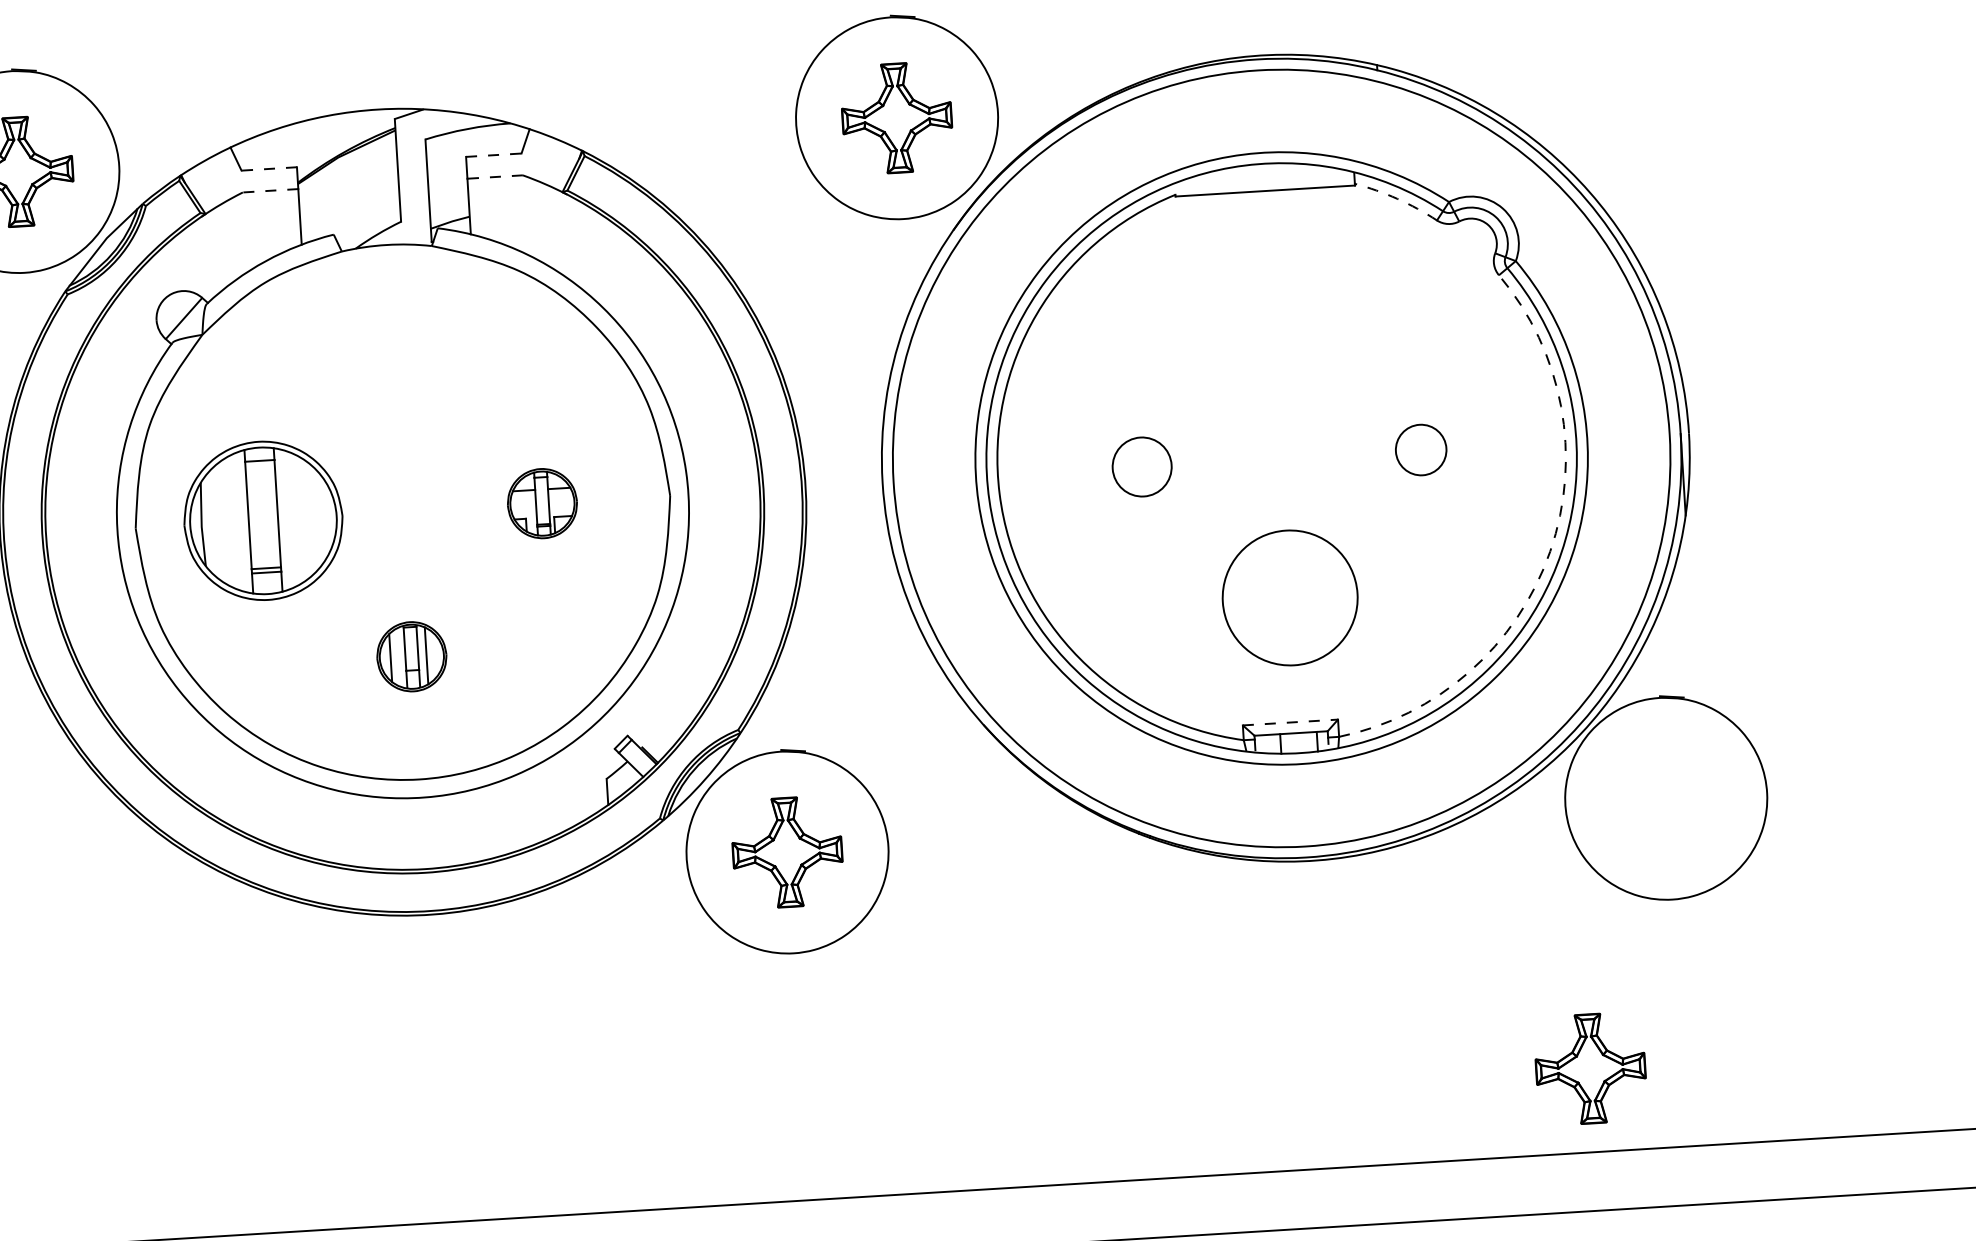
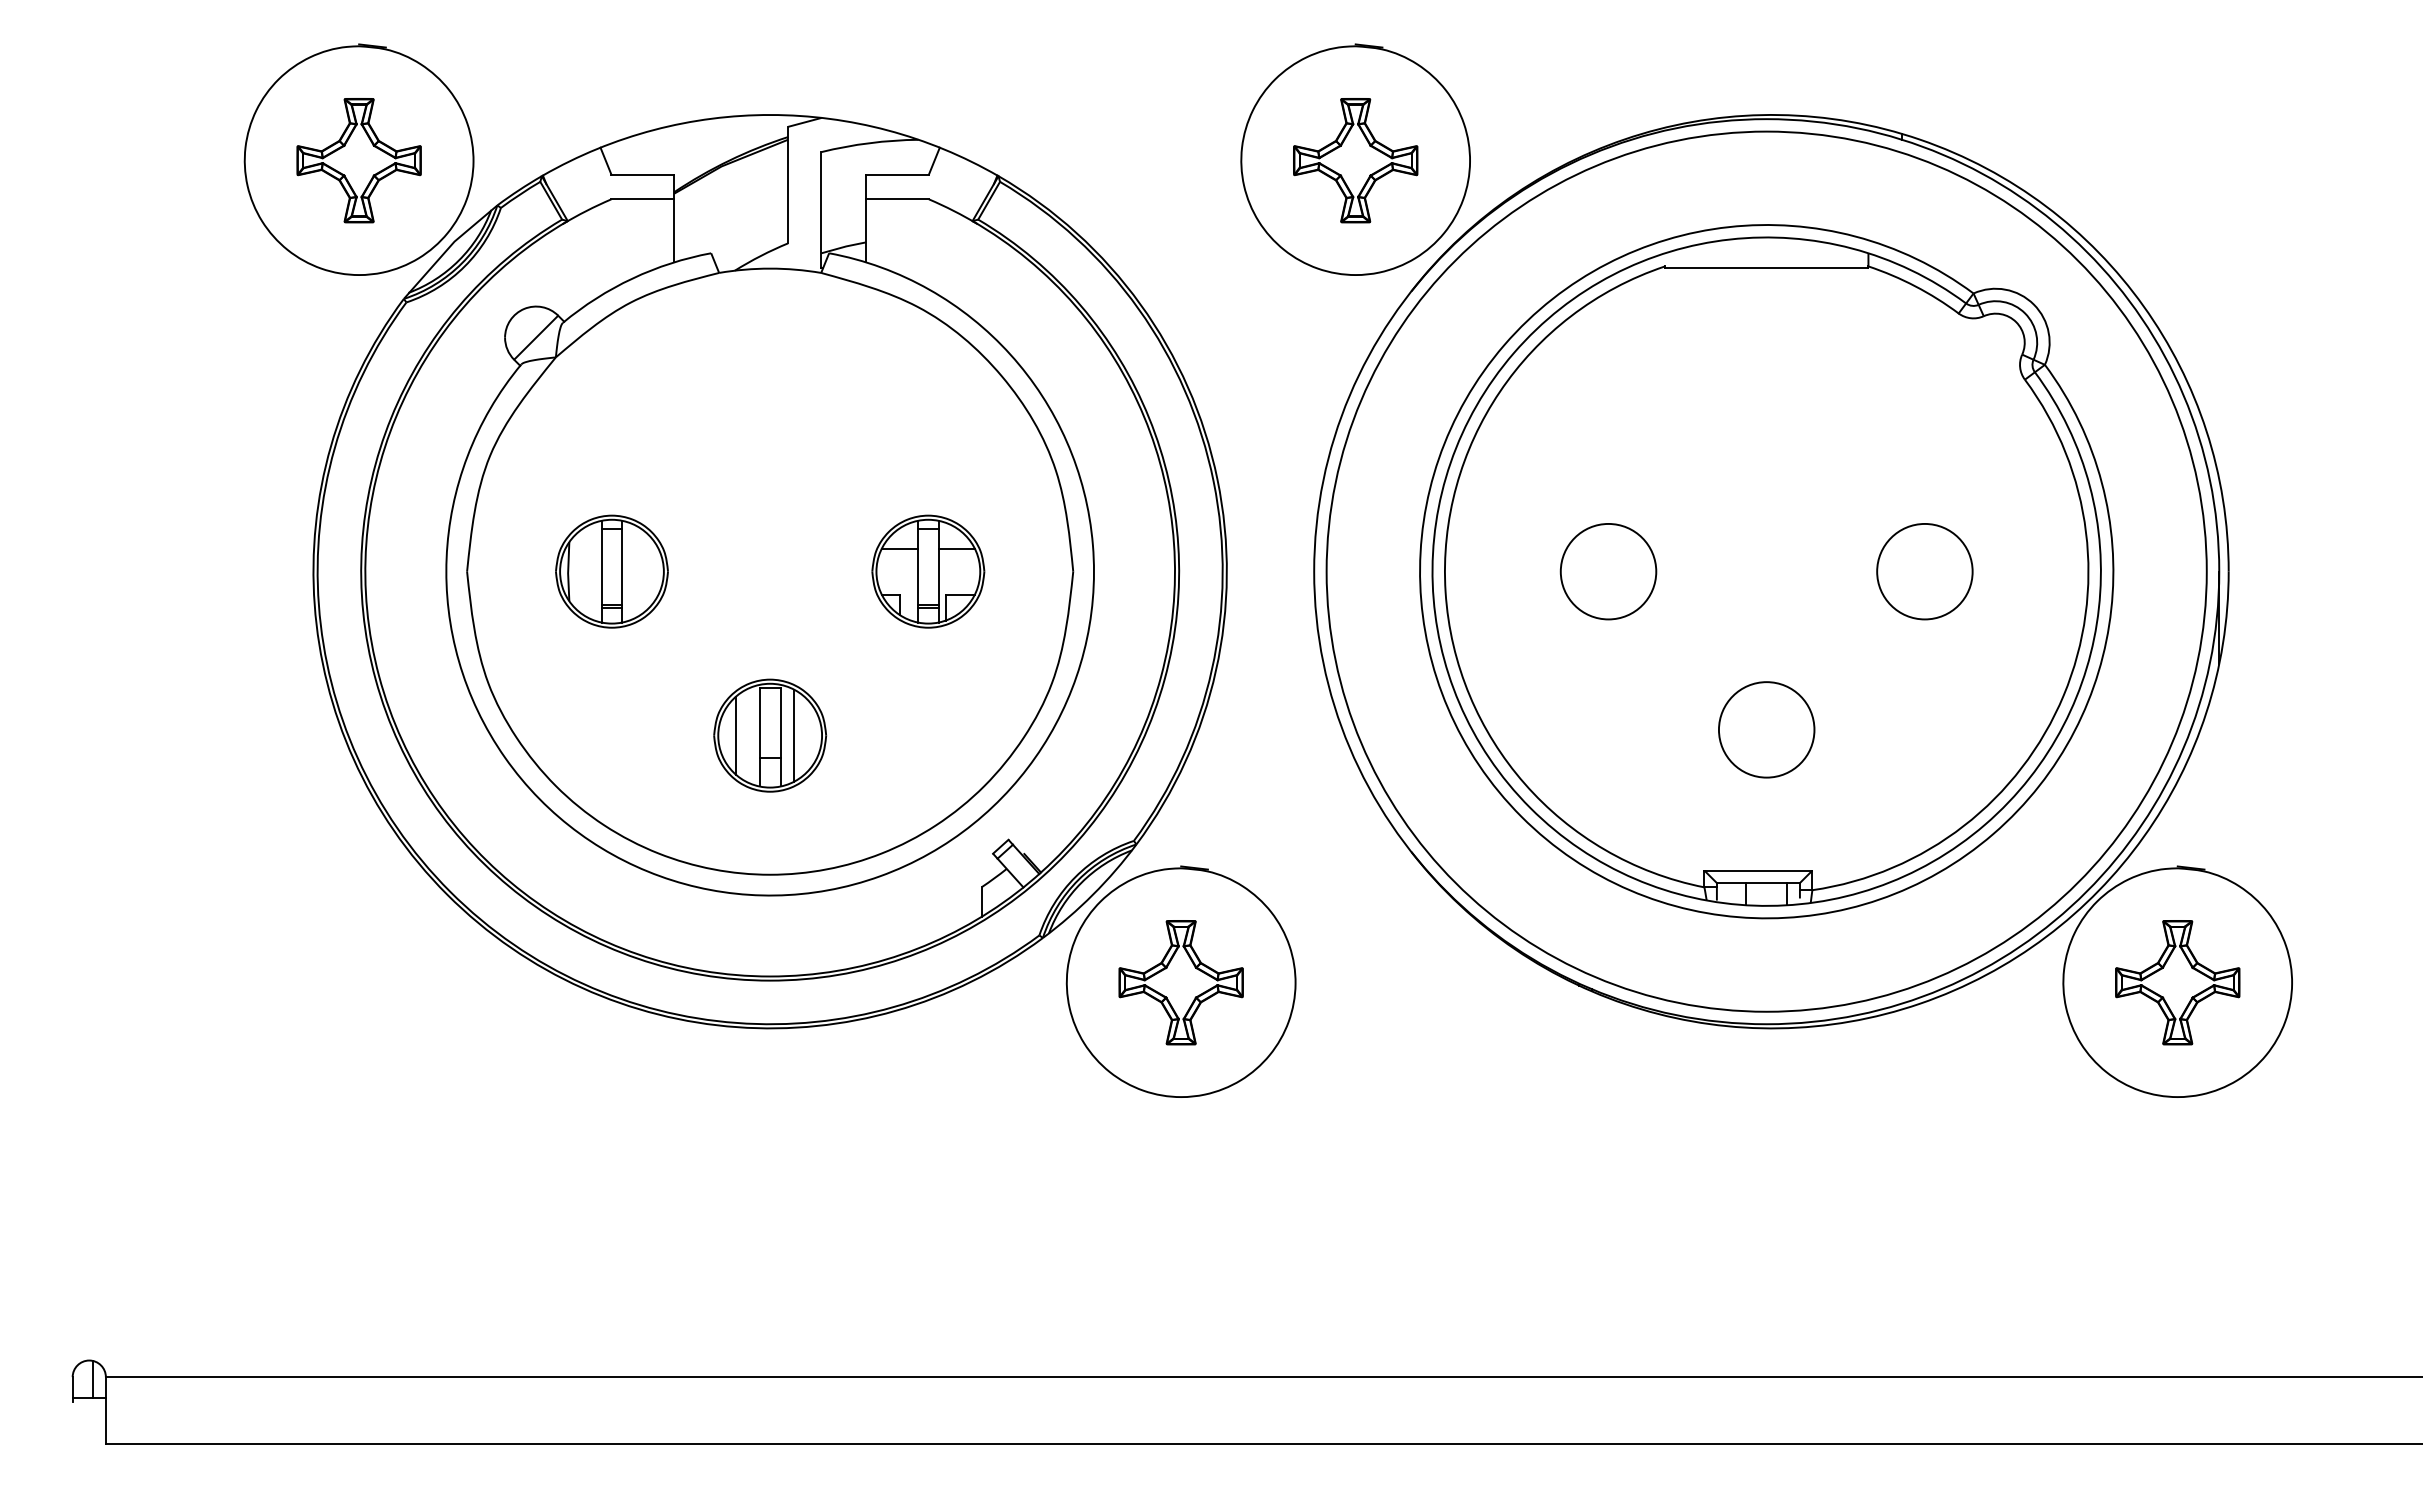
line: (494, 155) -> (898, 174), dashed -> solid
line: (268, 168) -> (642, 174), dashed -> solid
line: (495, 177) -> (897, 199), dashed -> solid
line: (270, 190) -> (642, 199), dashed -> solid
arc: (1397, 198) -> (1915, 286), dashed -> solid
circle: (1420, 449) -> (1924, 571), size x1.67
circle: (1142, 466) -> (1608, 571), size x1.43
part: (542, 503) -> (928, 571), size x1.43
part: (263, 520) -> (611, 571), size x0.62
arc: (1550, 551) -> (2063, 695), dashed -> solid
circle: (1289, 597) -> (1766, 729), size x0.62
part: (412, 656) -> (770, 735), size x1.43
line: (1290, 722) -> (1758, 870), dashed -> solid
part: (1590, 1068) -> (2177, 982), moved

